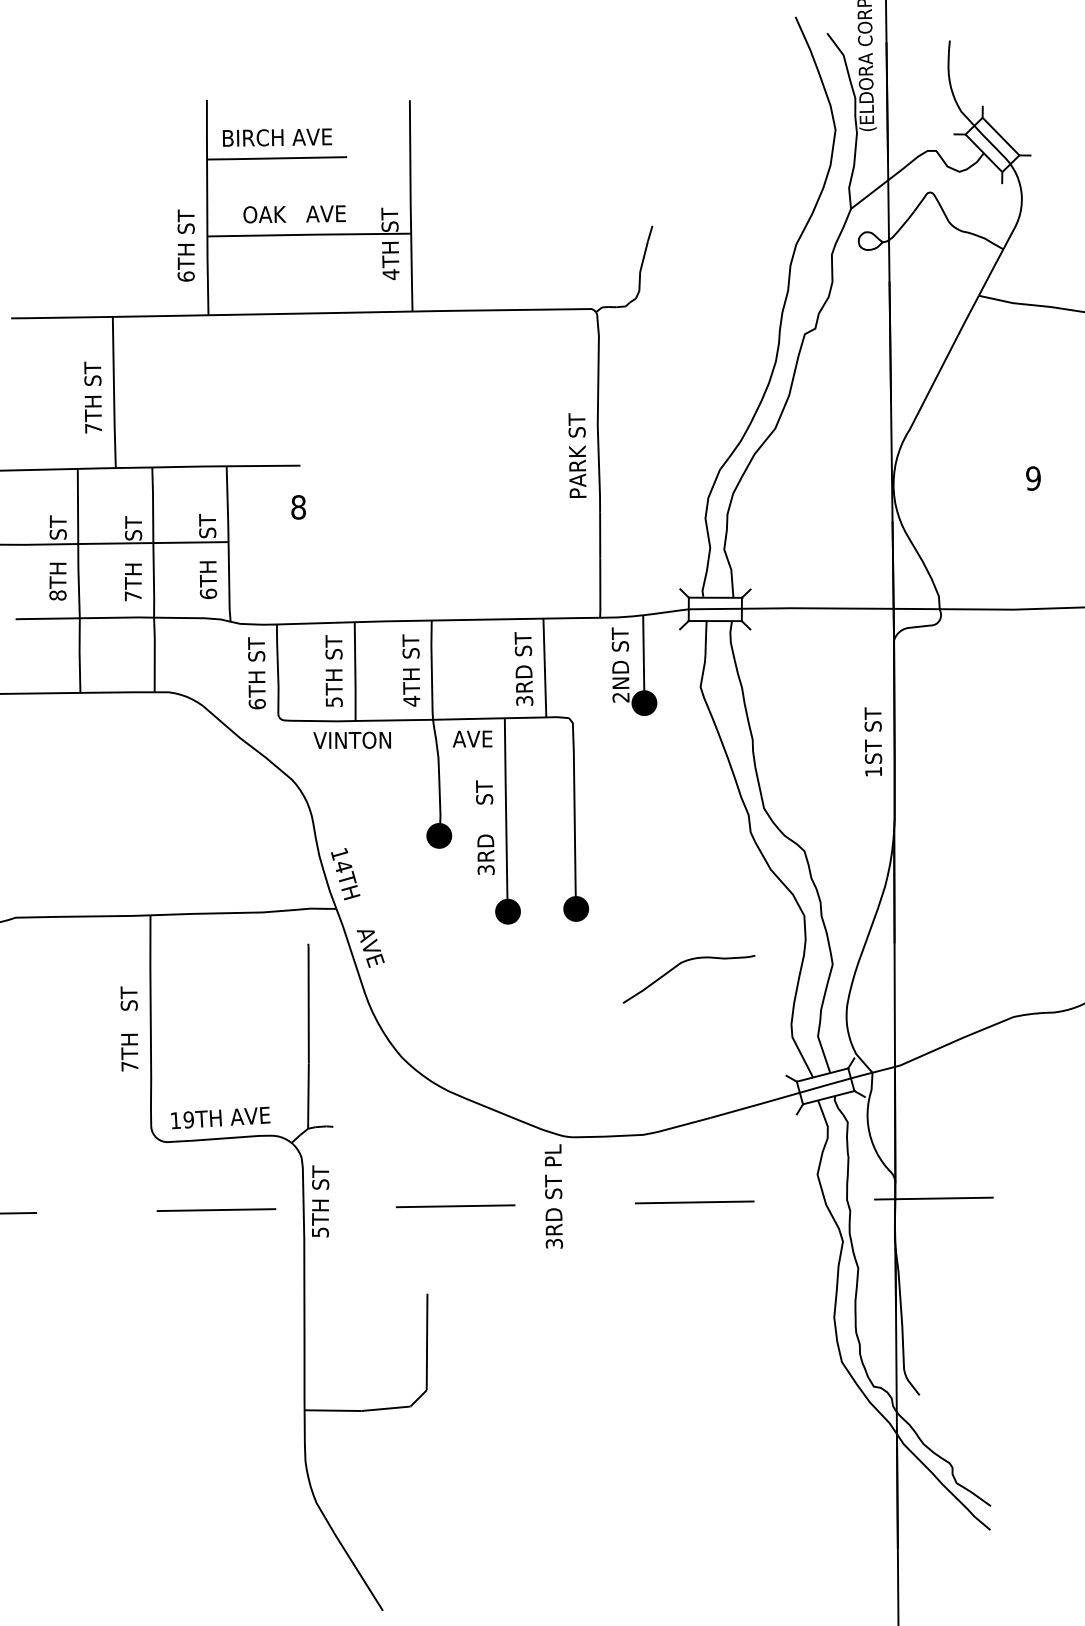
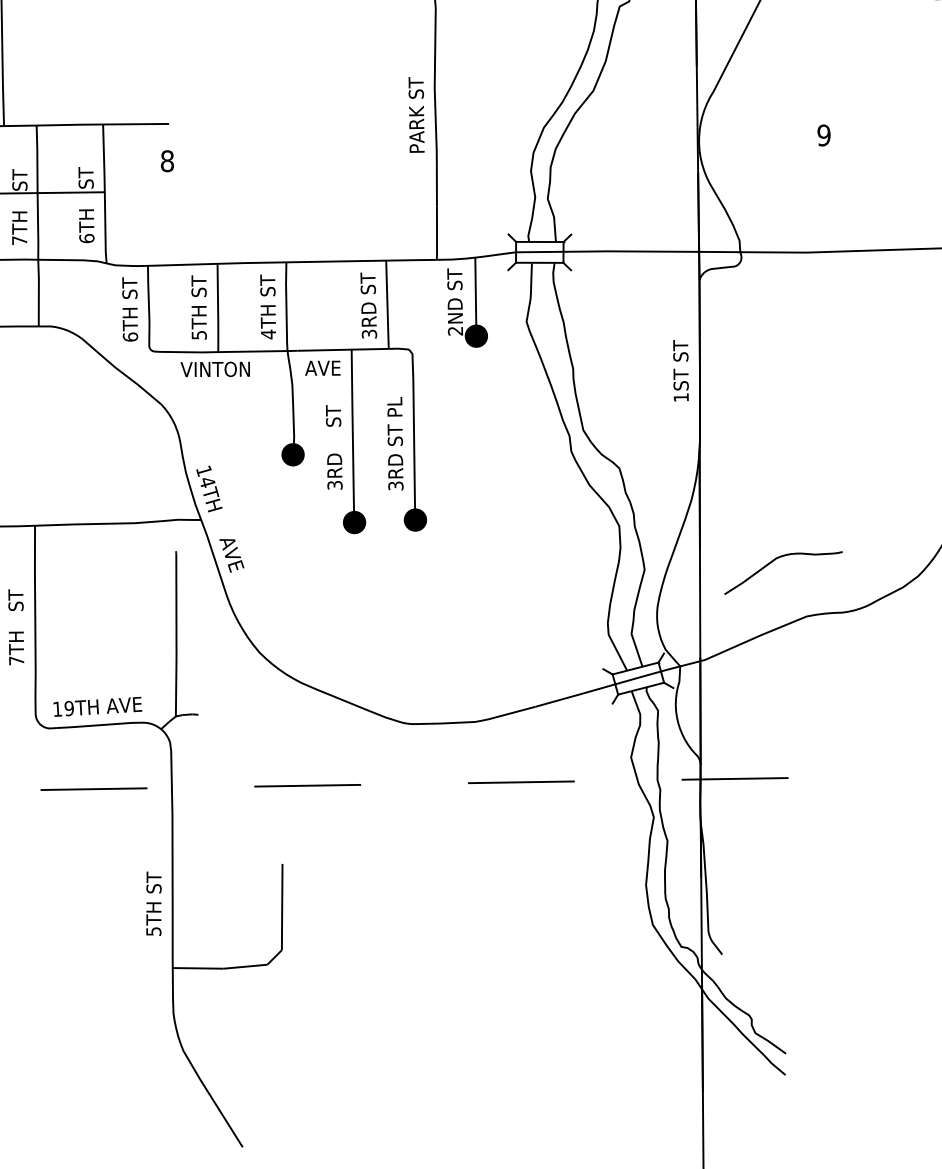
curve: (679, 965) -> (774, 560), moved
text: (553, 1196) -> (395, 443), moved
text: (320, 1201) -> (153, 903), moved

